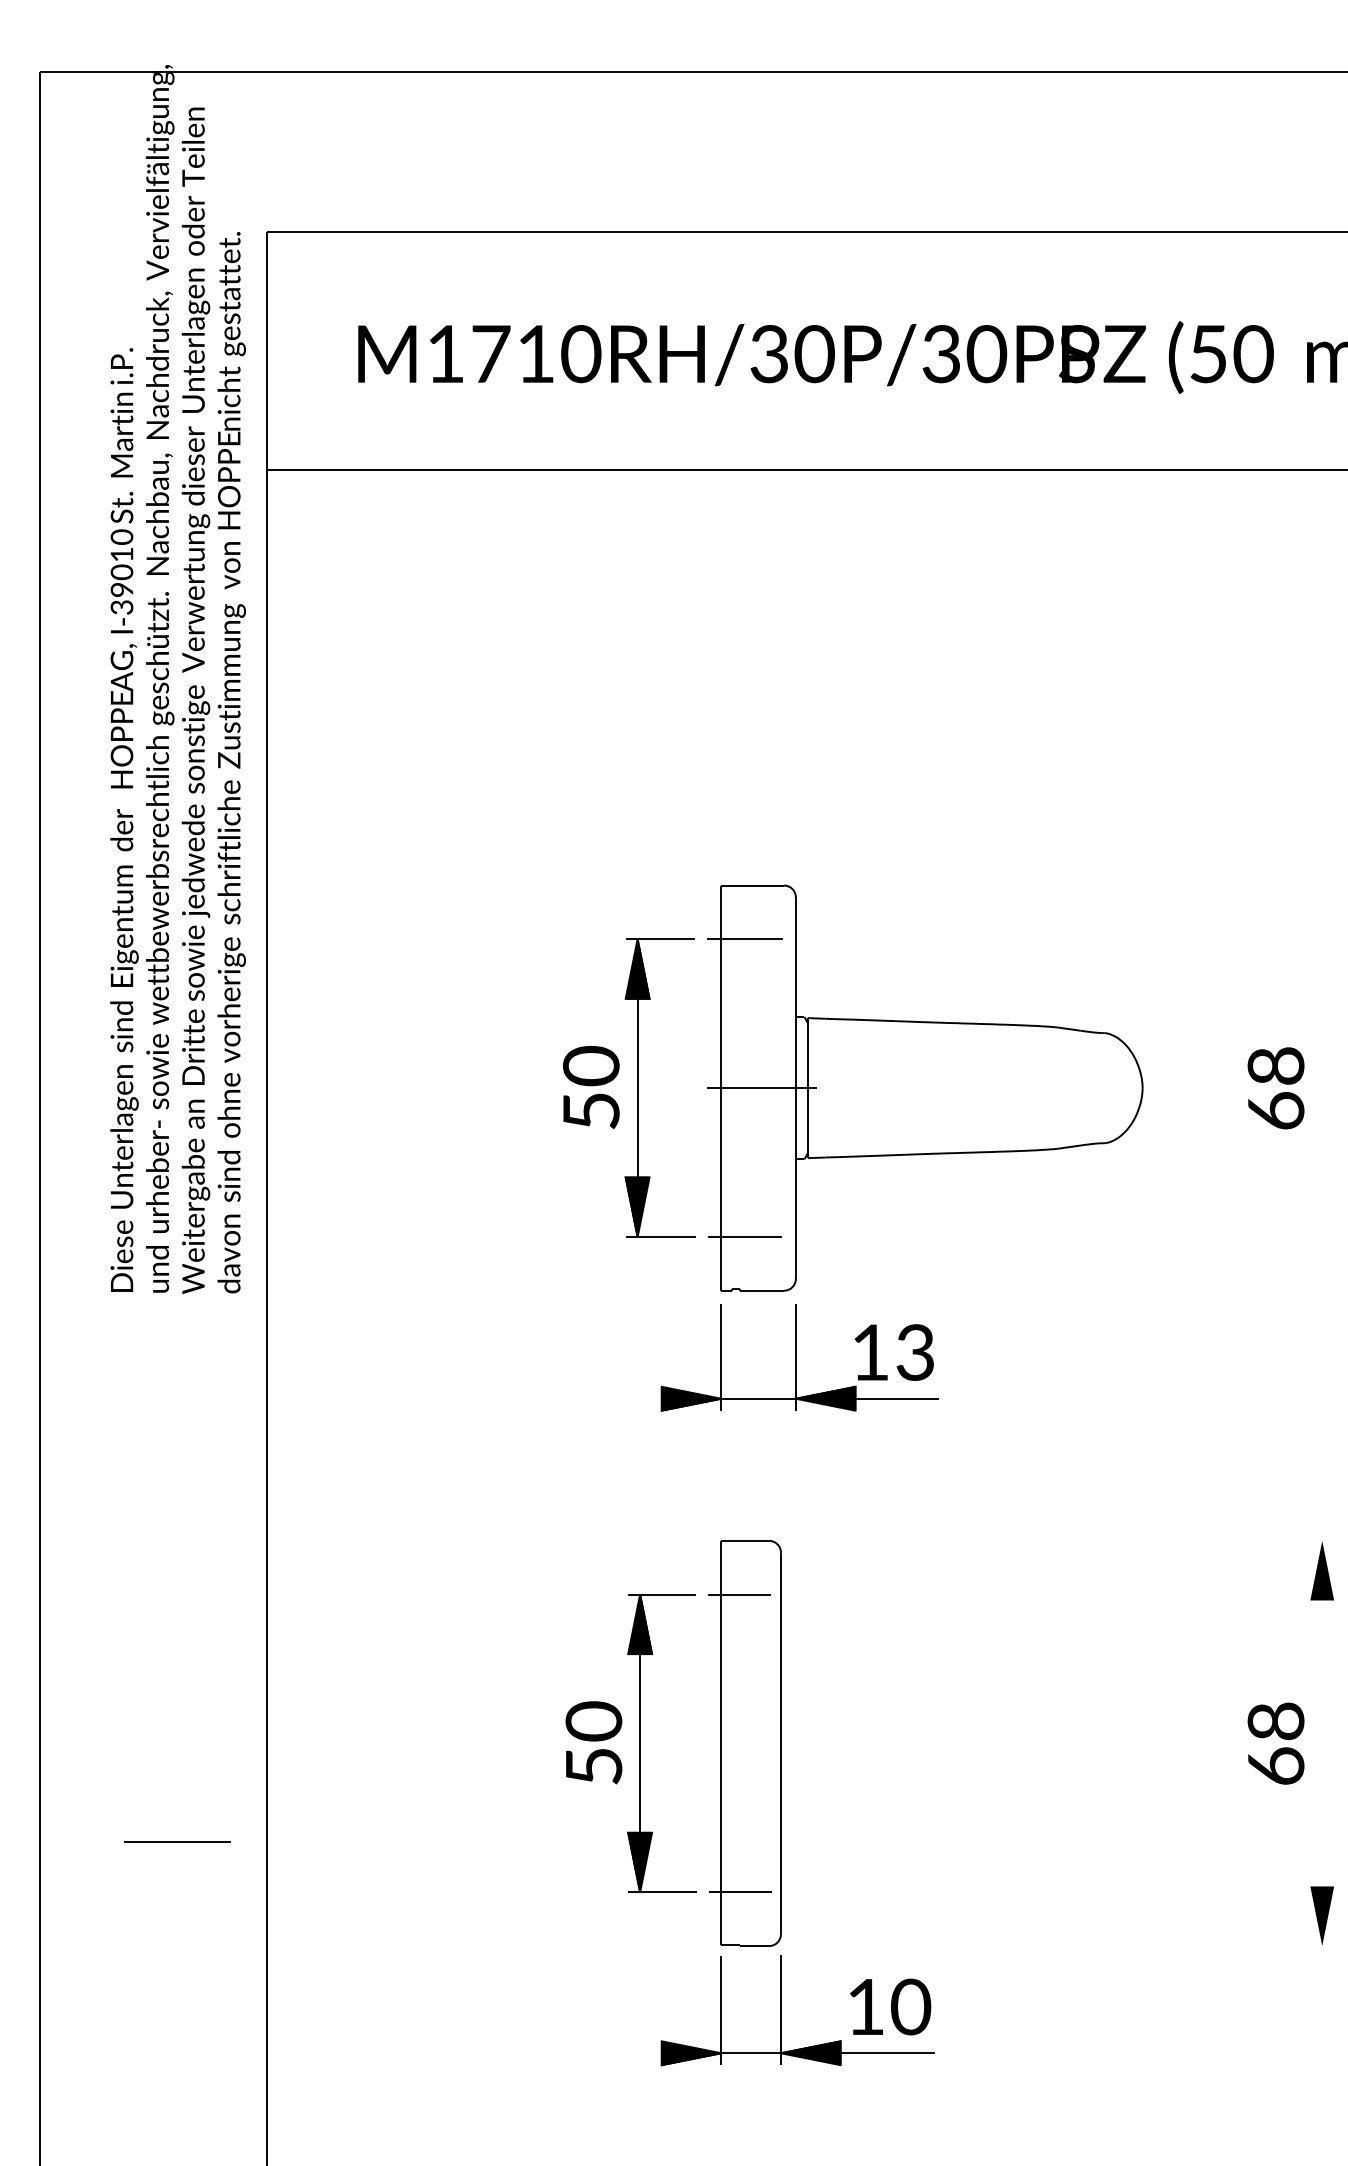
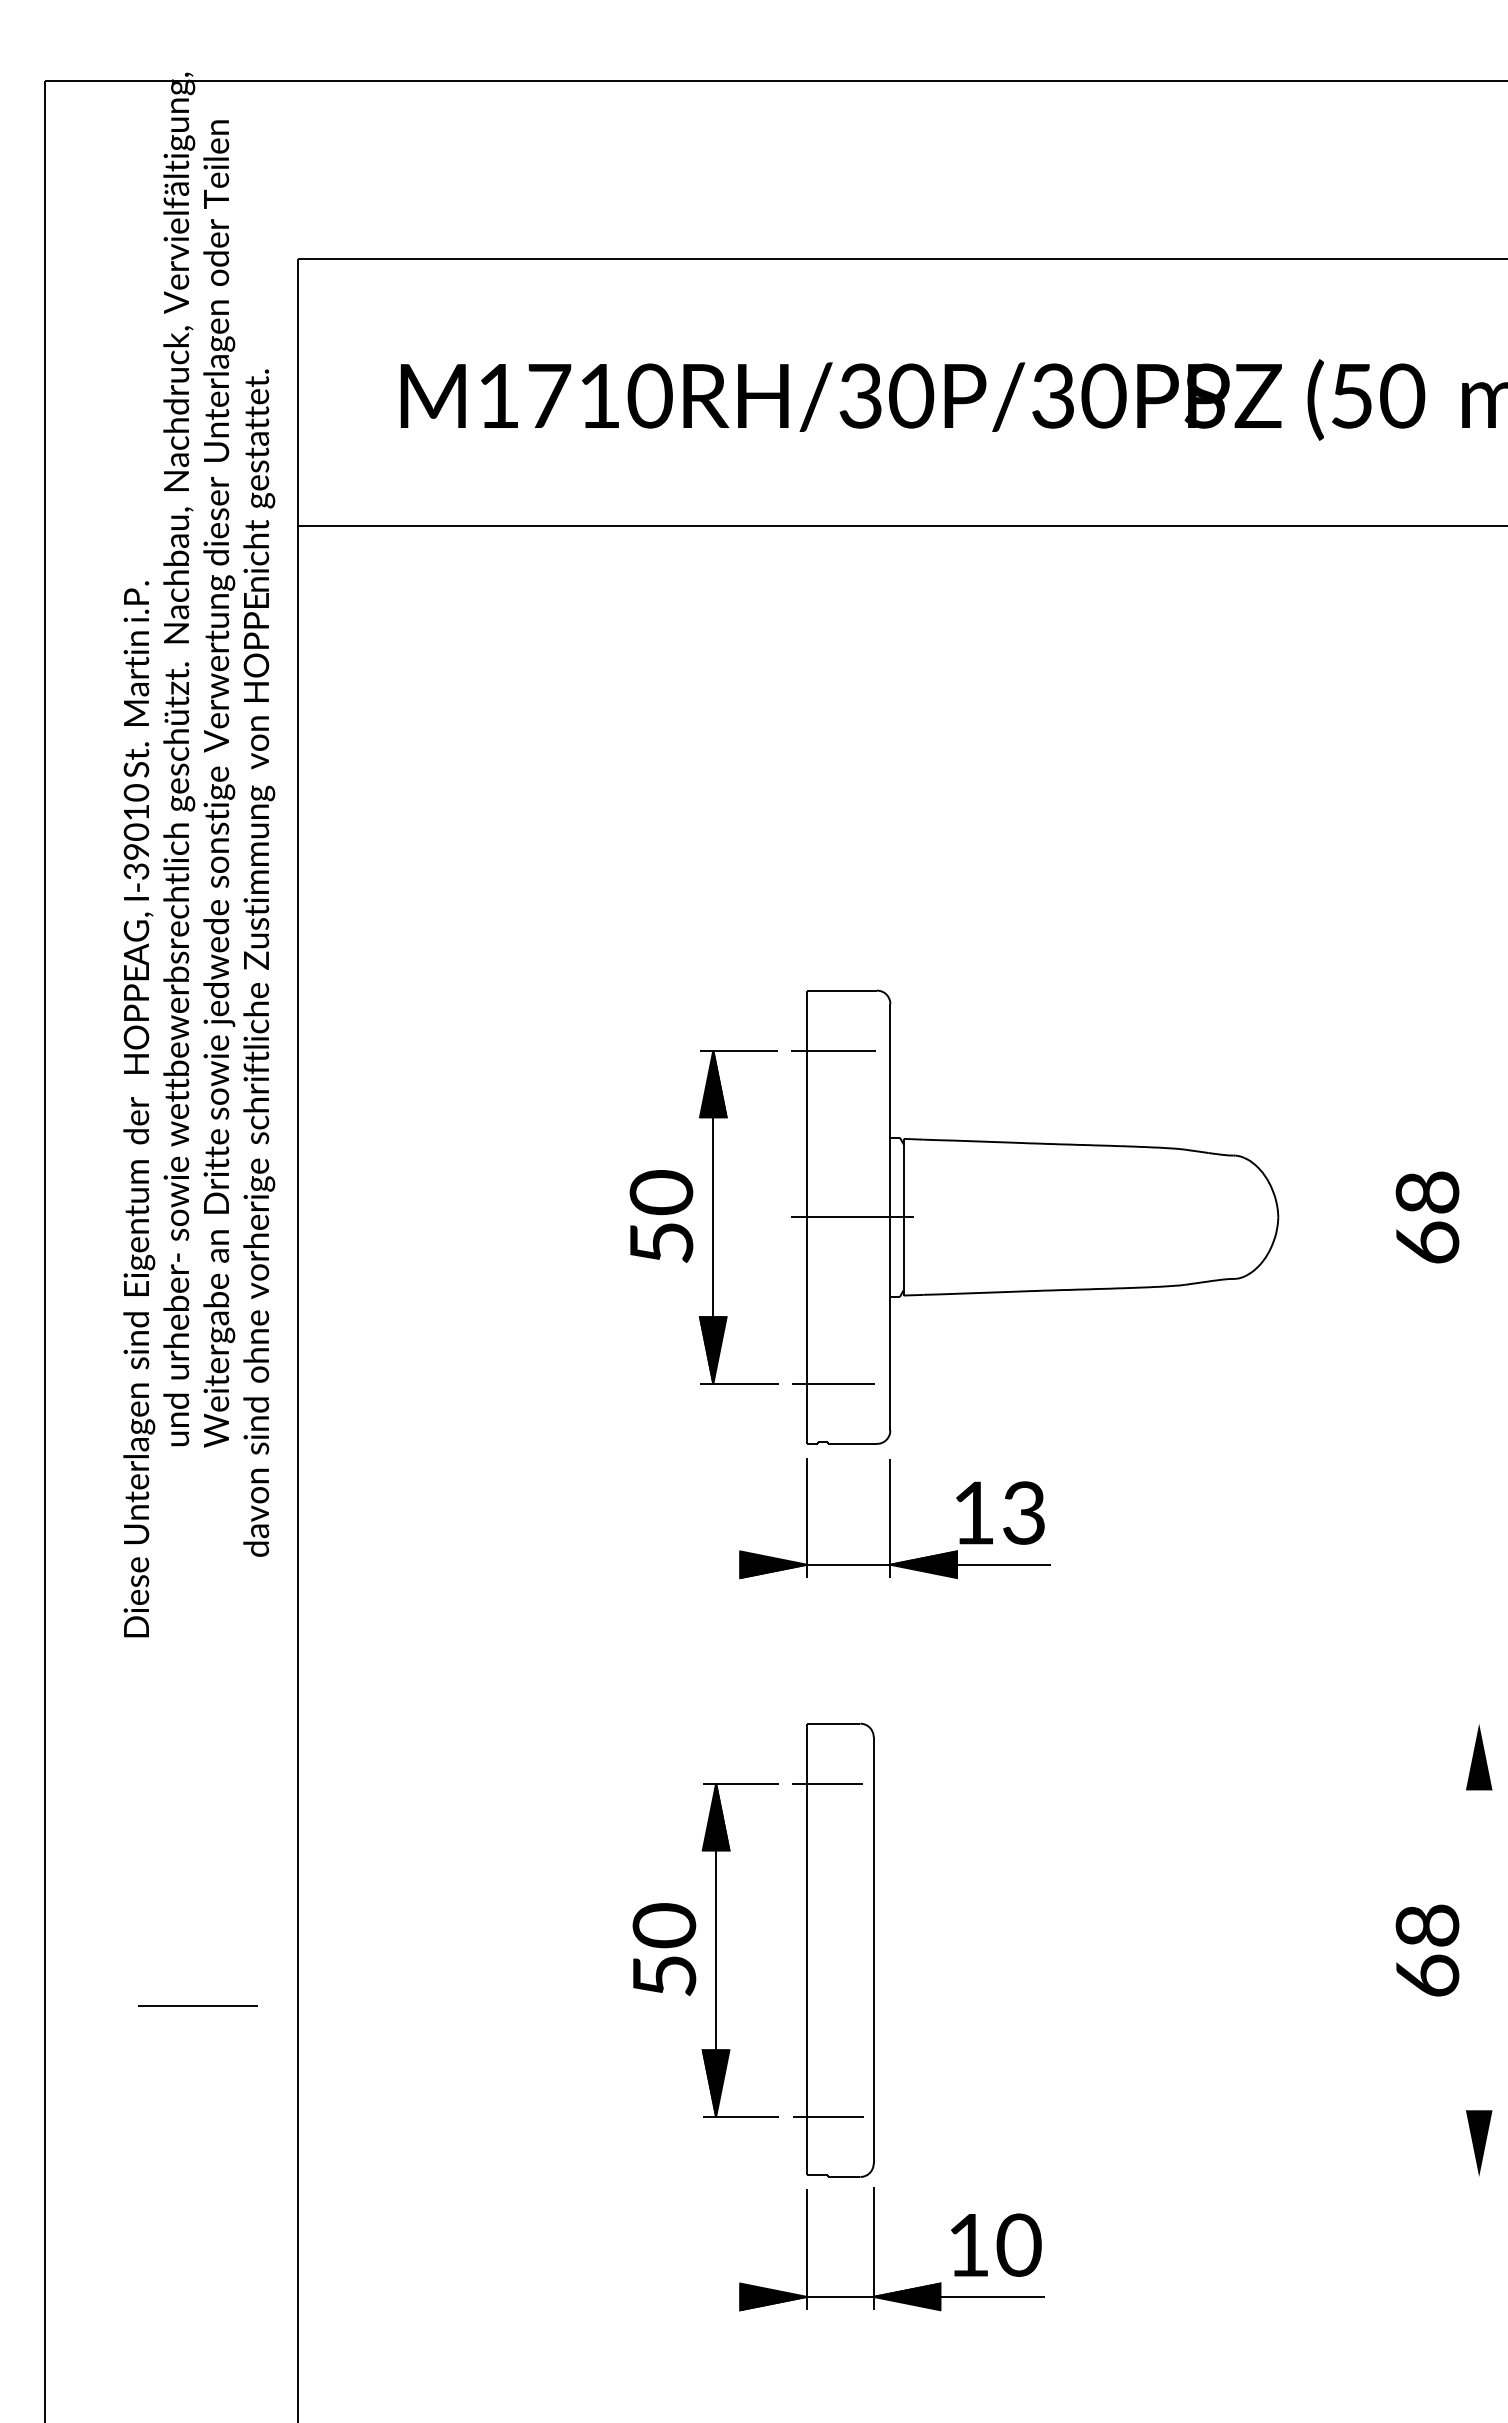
text: (231, 762) -> (259, 962), moved
text: (124, 820) -> (139, 1109), moved
line: (176, 1841) -> (197, 2005), moved

